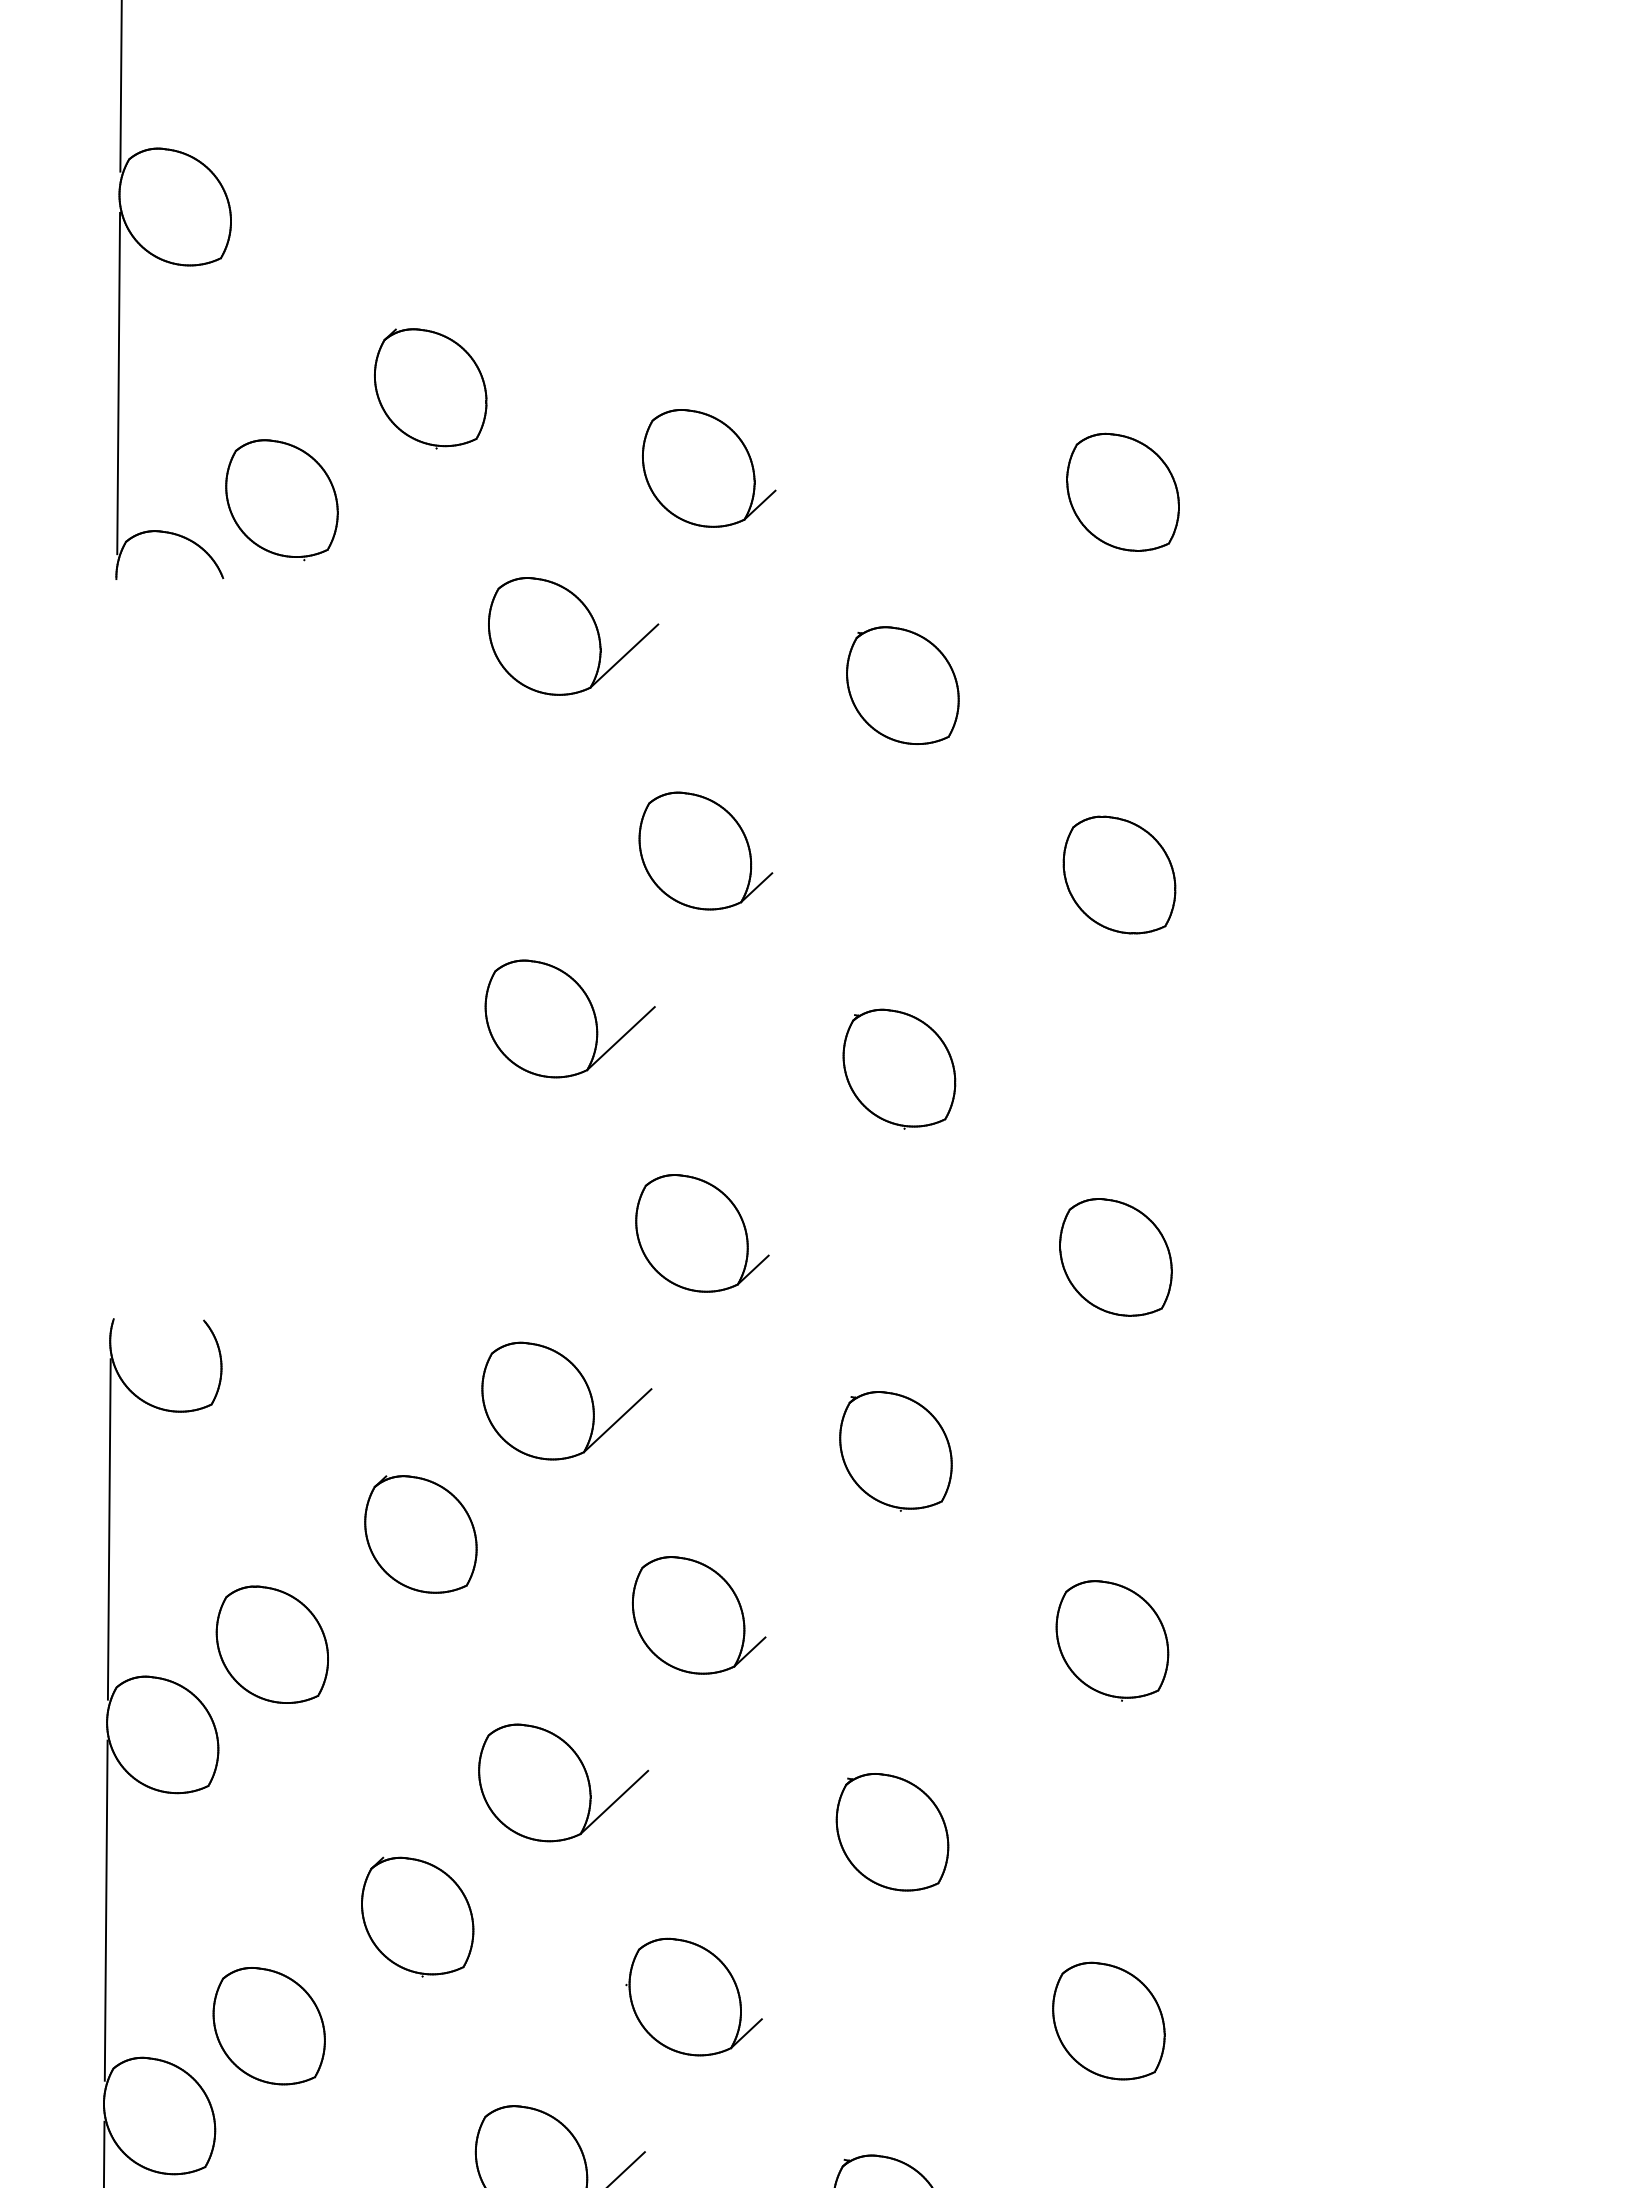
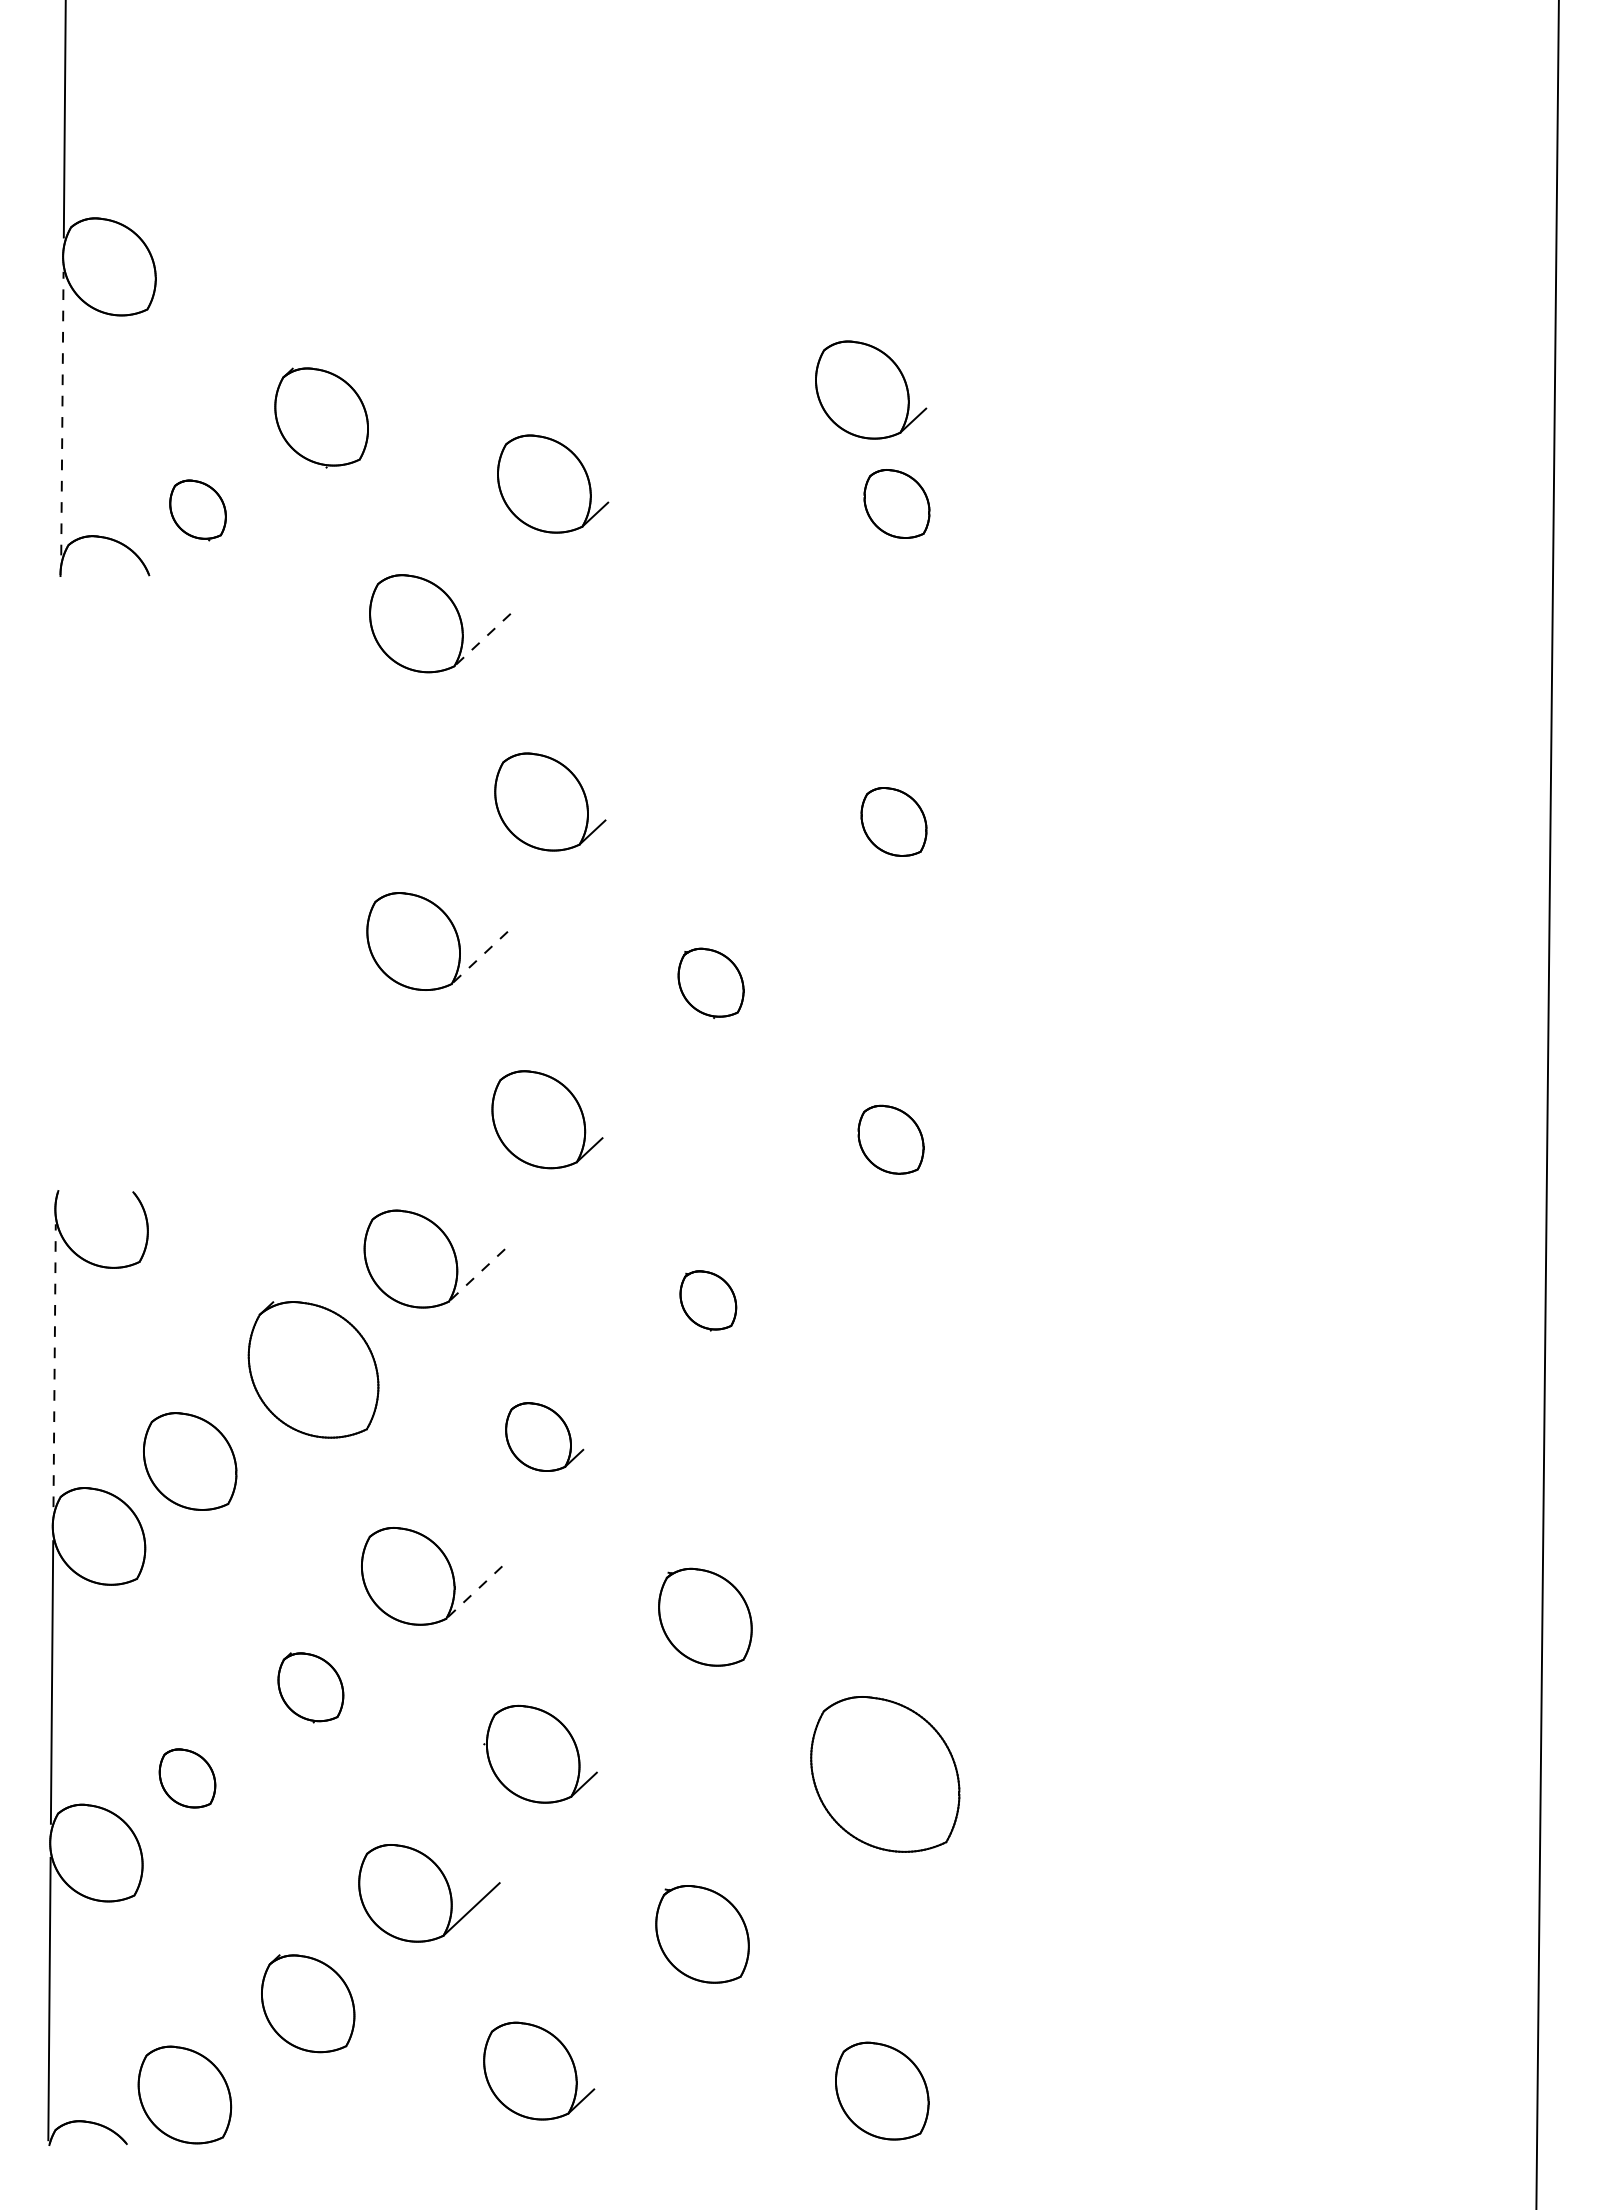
part: (1092, 354) -> (871, 389), added
line: (118, 383) -> (62, 413), solid -> dashed
part: (1122, 491) -> (896, 503), size x0.7
part: (281, 500) -> (197, 510), size x0.6
line: (624, 656) -> (482, 640), solid -> dashed
part: (902, 685) -> (713, 664), removed
part: (1118, 874) -> (893, 821), size x0.7
line: (620, 1039) -> (479, 958), solid -> dashed
part: (898, 1069) -> (710, 983), size x0.7
part: (1115, 1257) -> (890, 1139), size x0.7
line: (617, 1420) -> (476, 1275), solid -> dashed
part: (896, 1450) -> (708, 1300), size x0.6
line: (109, 1529) -> (54, 1365), solid -> dashed
part: (420, 1533) -> (313, 1369), size x1.4
part: (698, 1614) -> (544, 1436), size x0.7
part: (1111, 1641) -> (887, 1458), removed
line: (613, 1802) -> (473, 1592), solid -> dashed
part: (417, 1916) -> (310, 1687), size x0.7
part: (1108, 2020) -> (884, 1773), size x1.6
part: (269, 2026) -> (187, 1778), size x0.6

